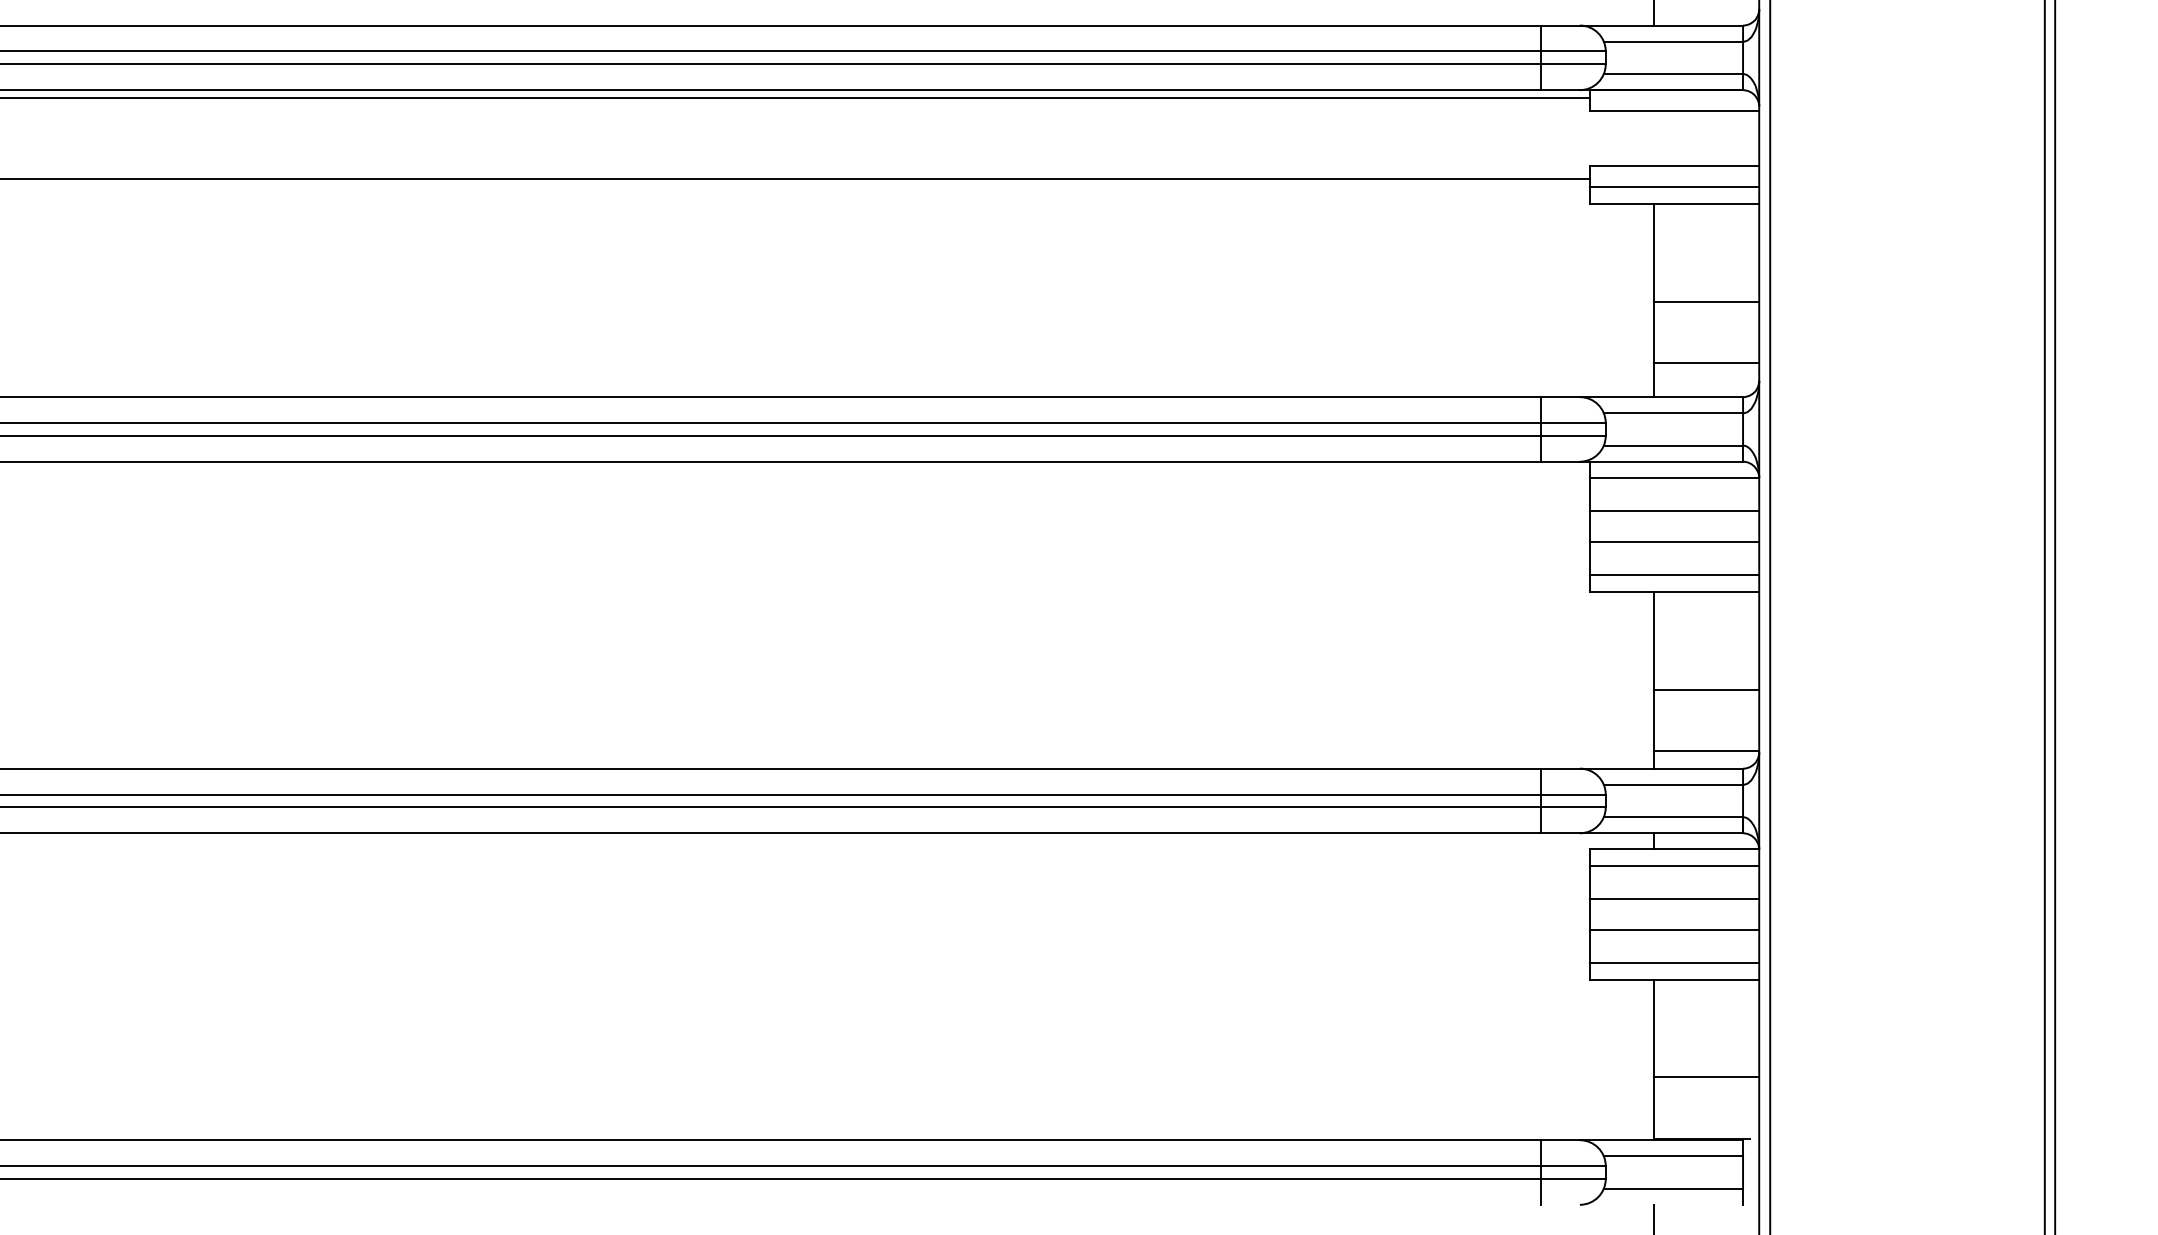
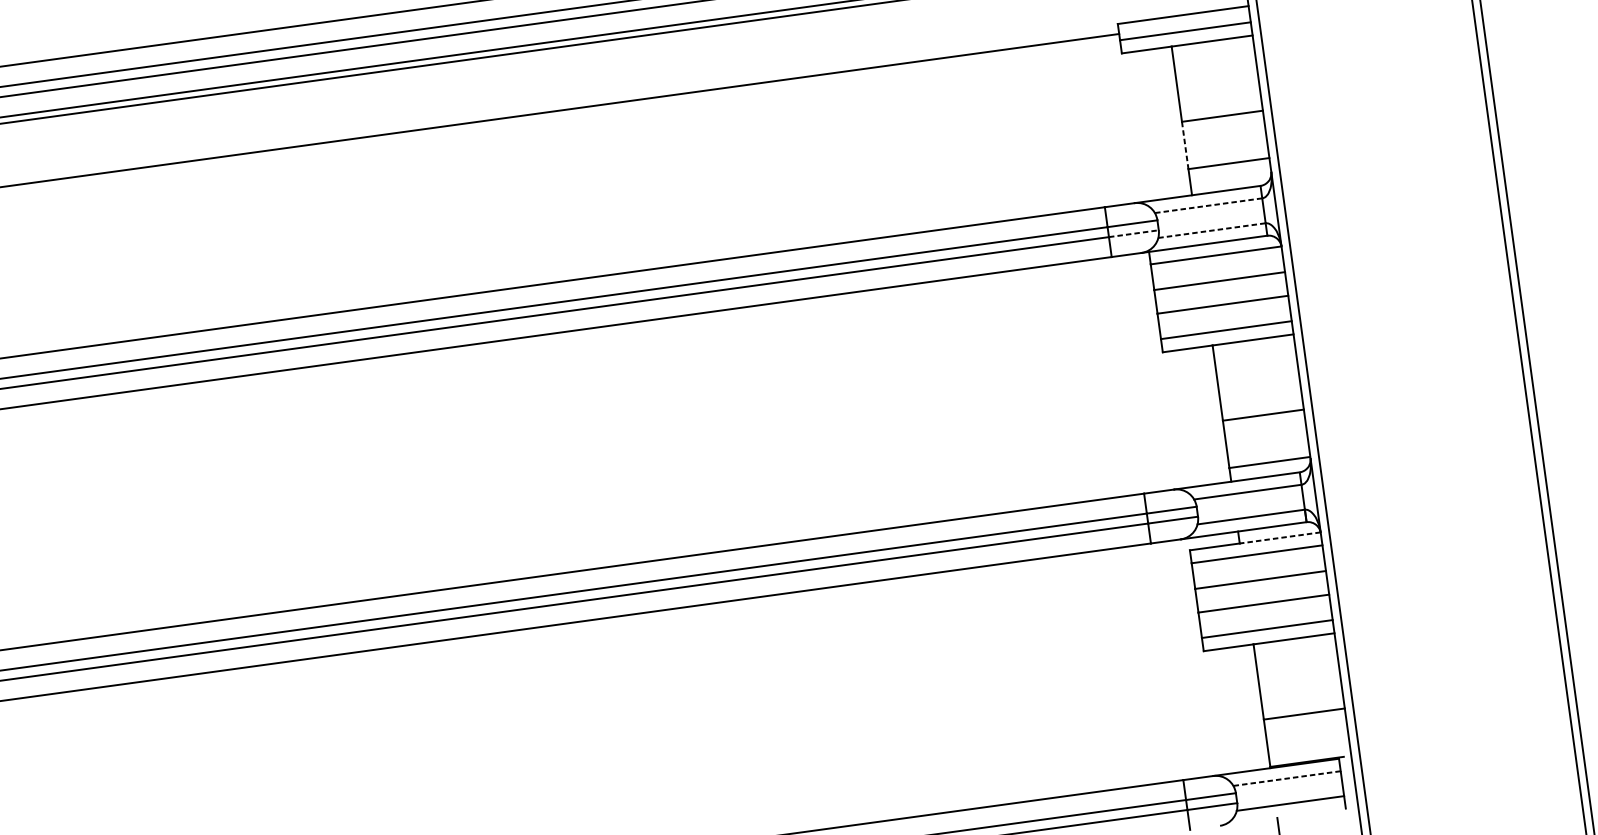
line: (1654, 332) -> (1185, 145), solid -> dashed
line: (1673, 413) -> (1208, 205), solid -> dashed
line: (1573, 435) -> (1133, 233), solid -> dashed
line: (1673, 445) -> (1212, 230), solid -> dashed
line: (1706, 848) -> (1280, 537), solid -> dashed
line: (1673, 1156) -> (1287, 778), solid -> dashed

